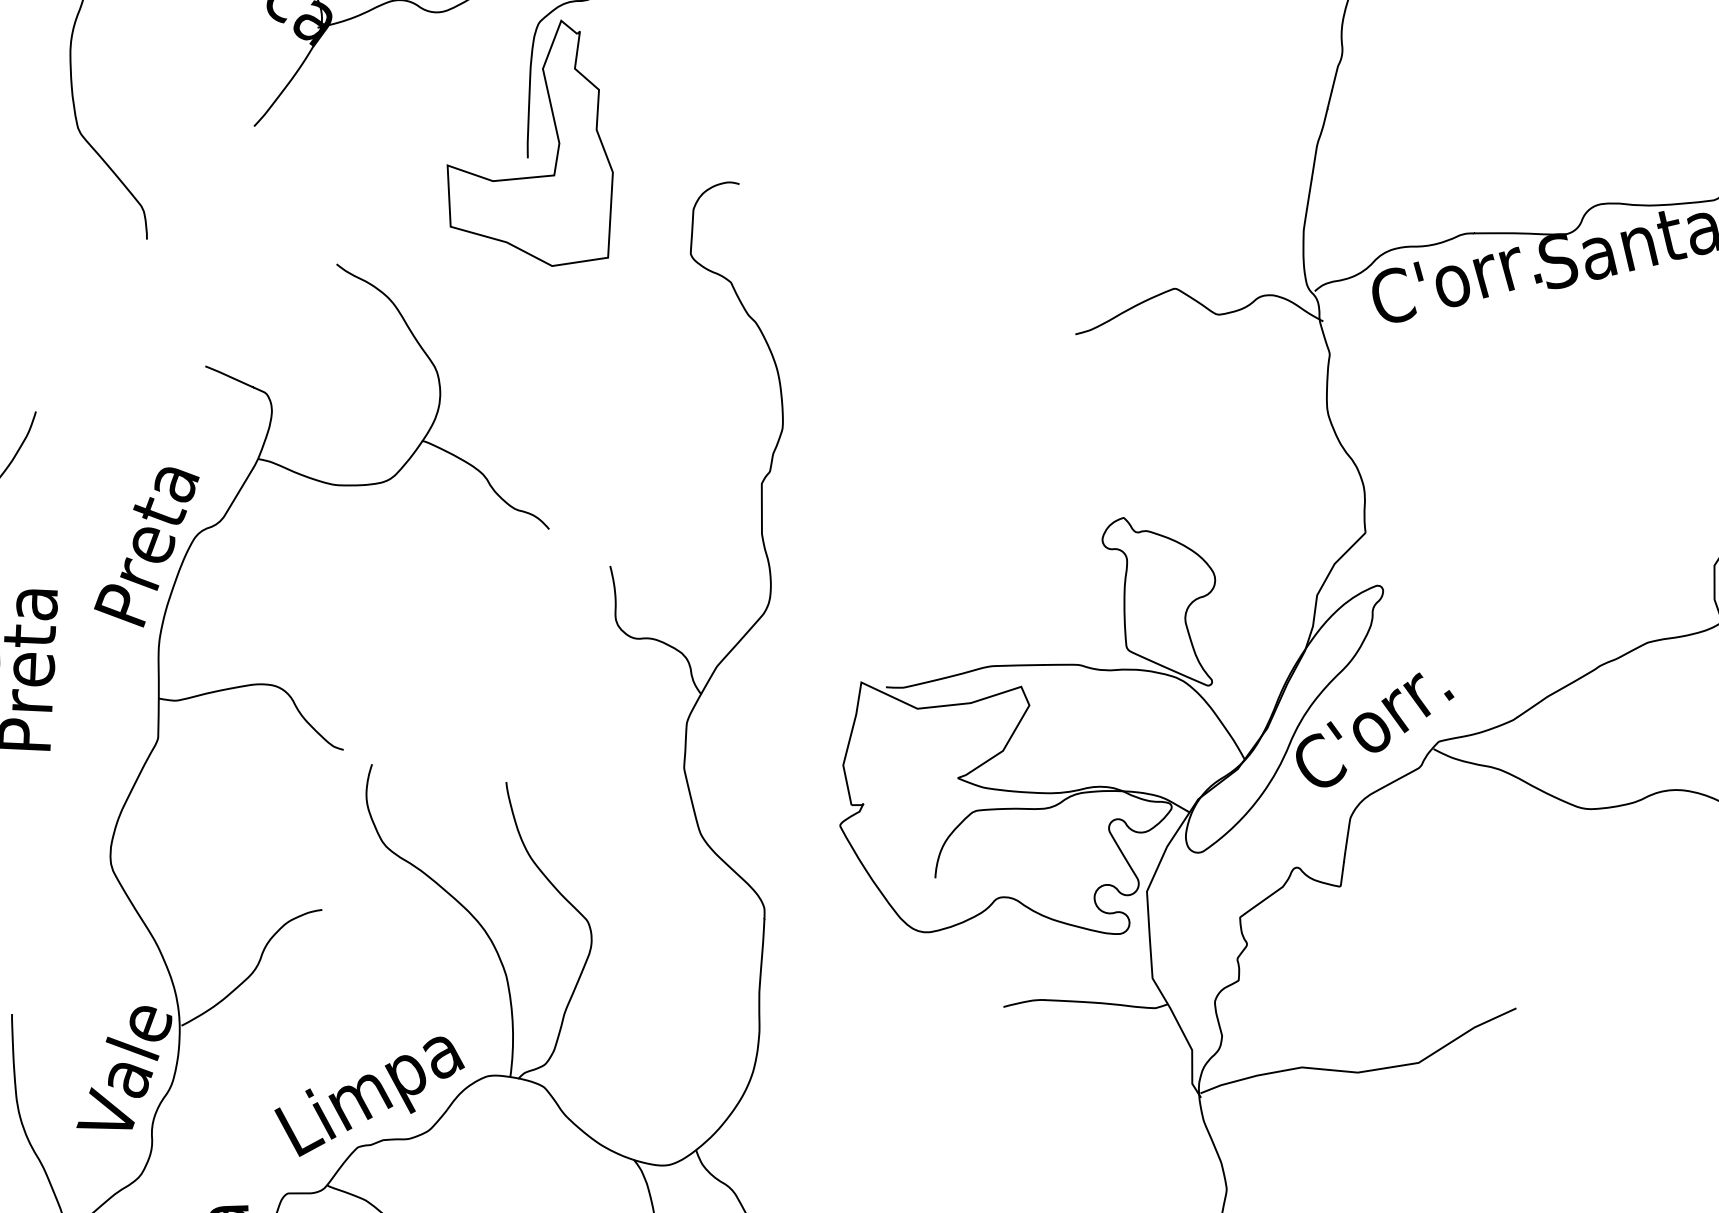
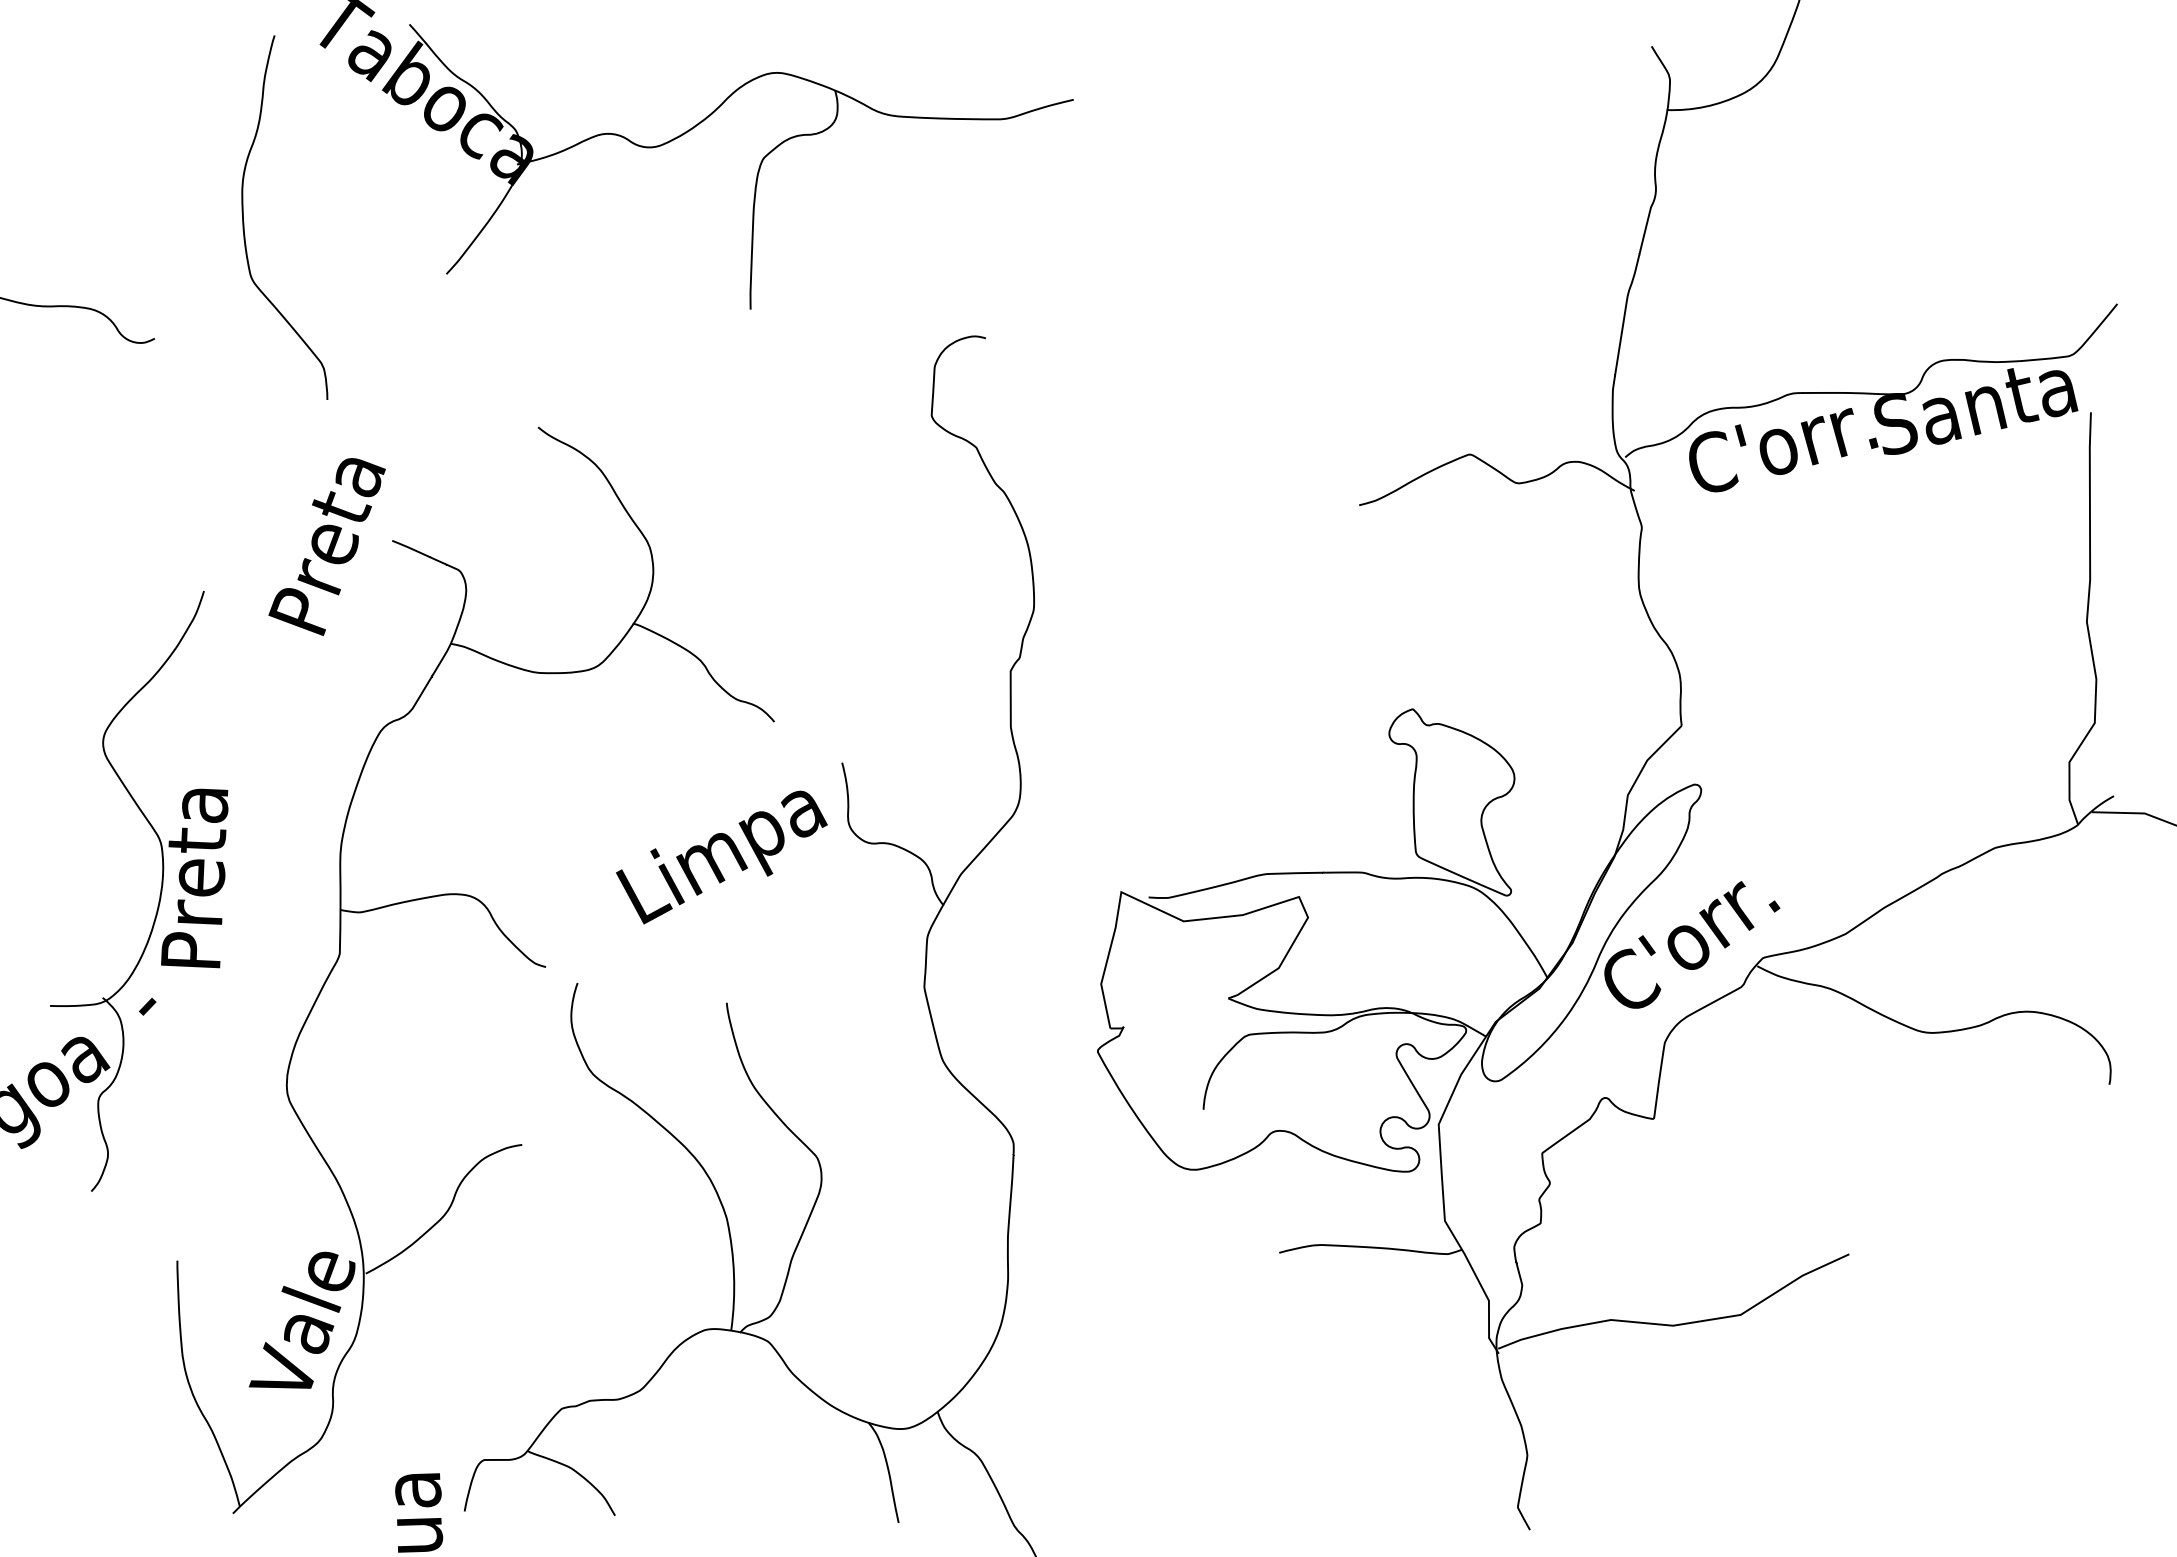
part: (556, 135) -> (782, 284), removed
text: (146, 546) -> (326, 546), moved
text: (369, 1096) -> (721, 857), moved

